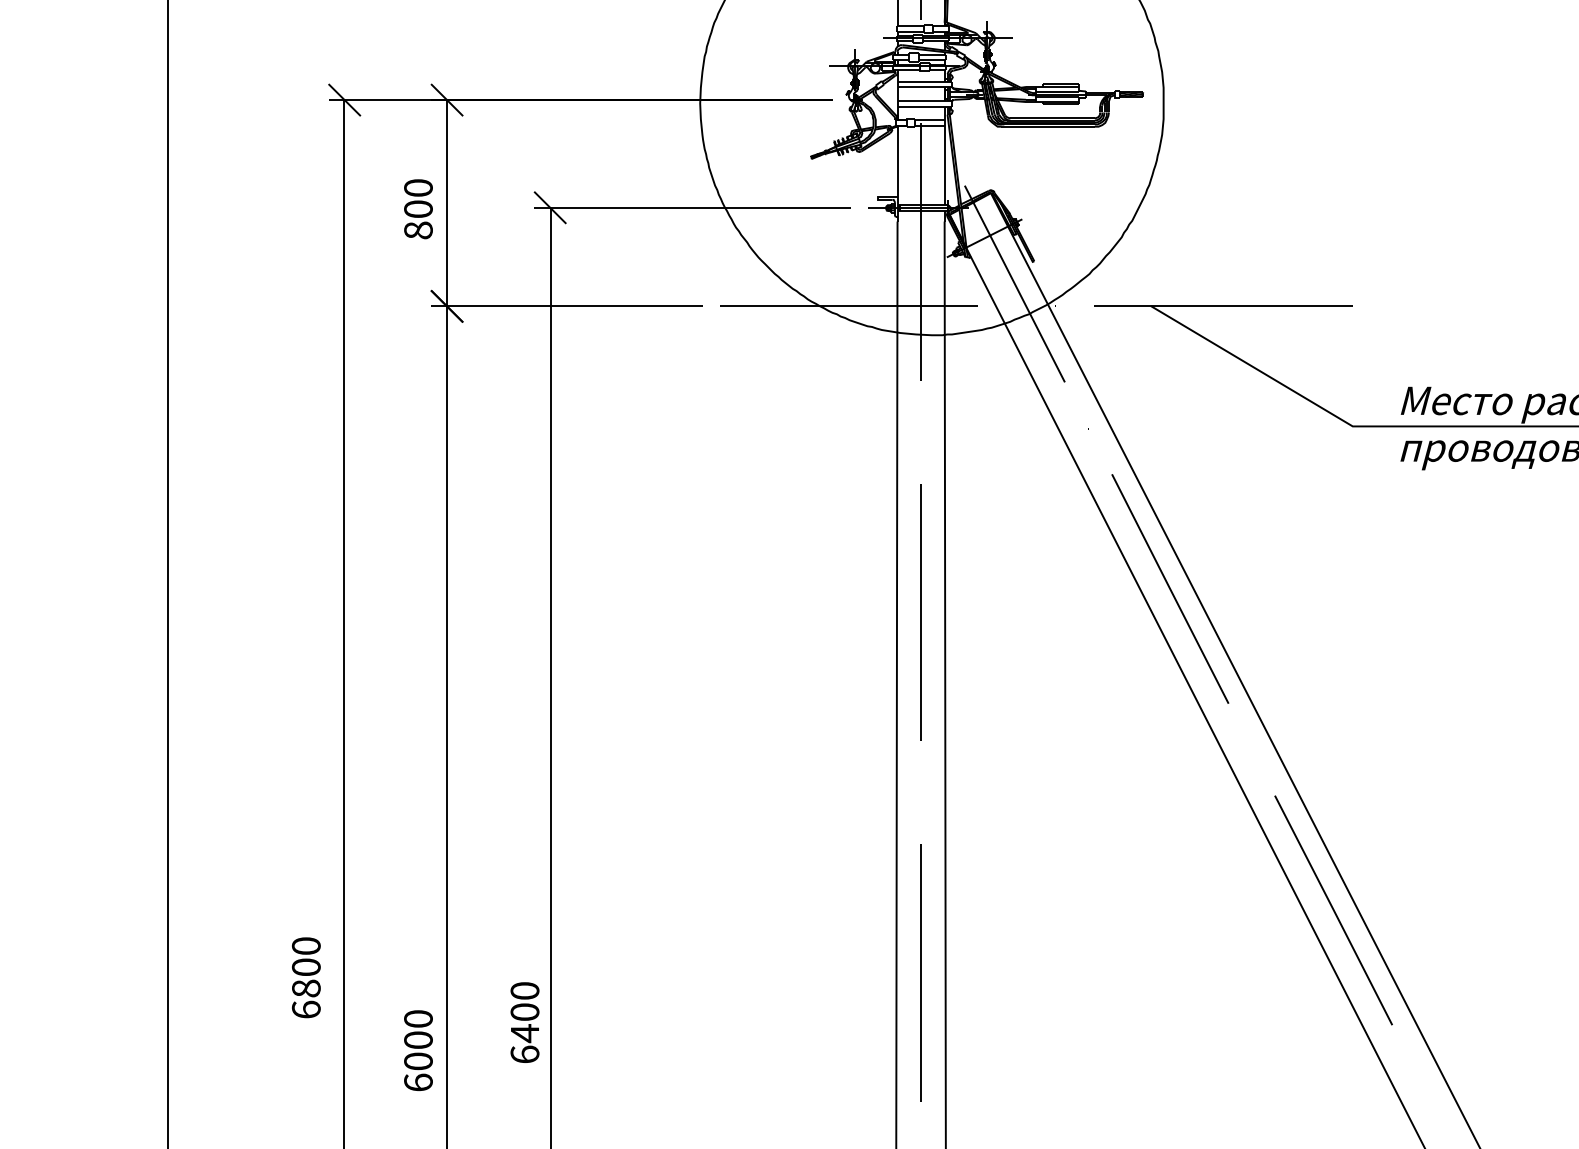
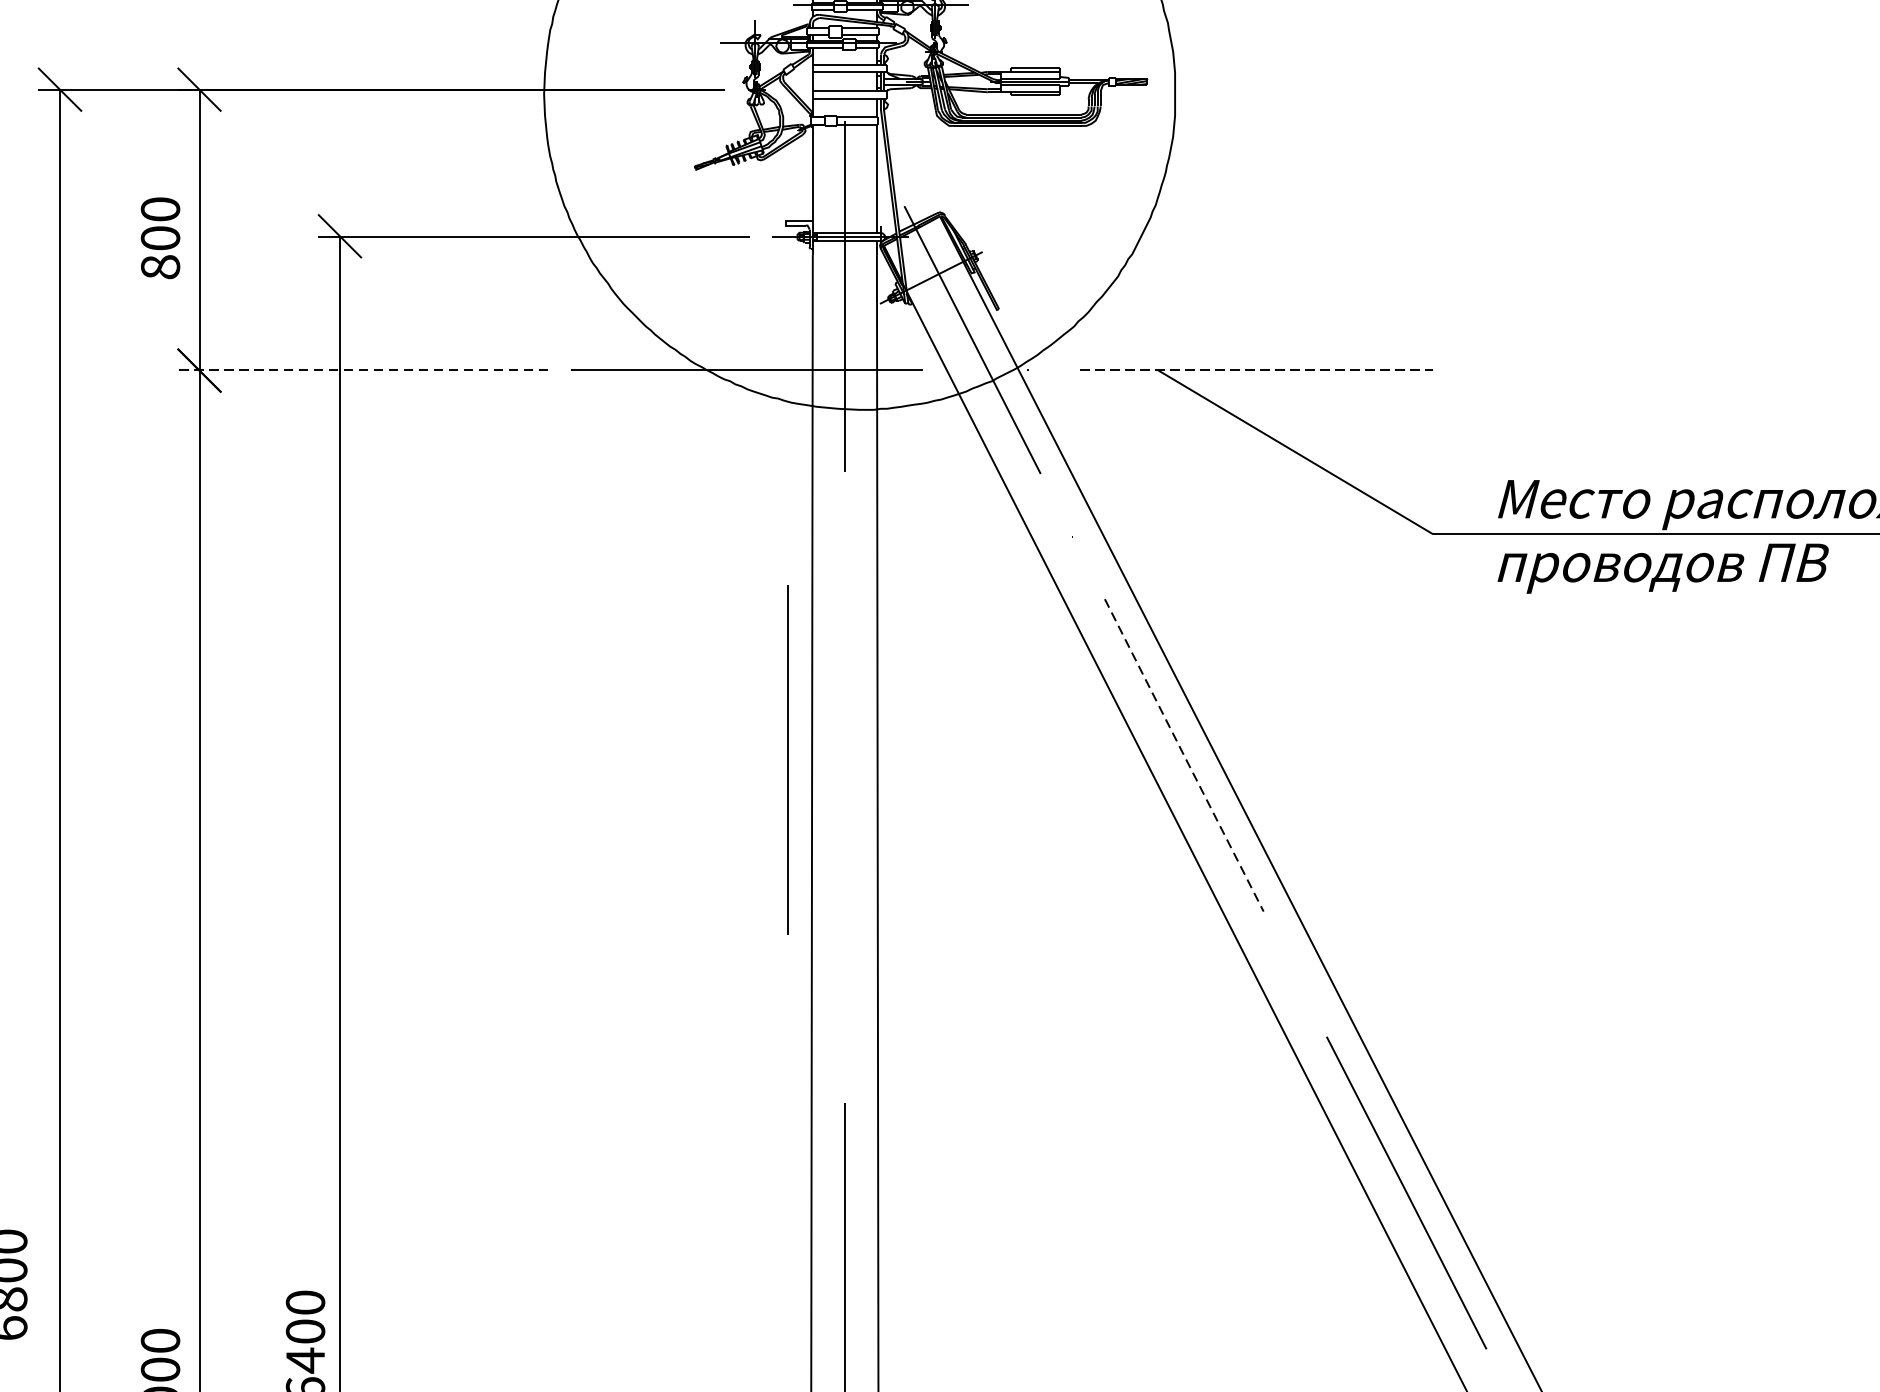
line: (566, 306) -> (362, 370), solid -> dashed
line: (1223, 306) -> (1256, 370), solid -> dashed
line: (1170, 589) -> (1184, 756), solid -> dashed
line: (920, 612) -> (786, 760), moved

